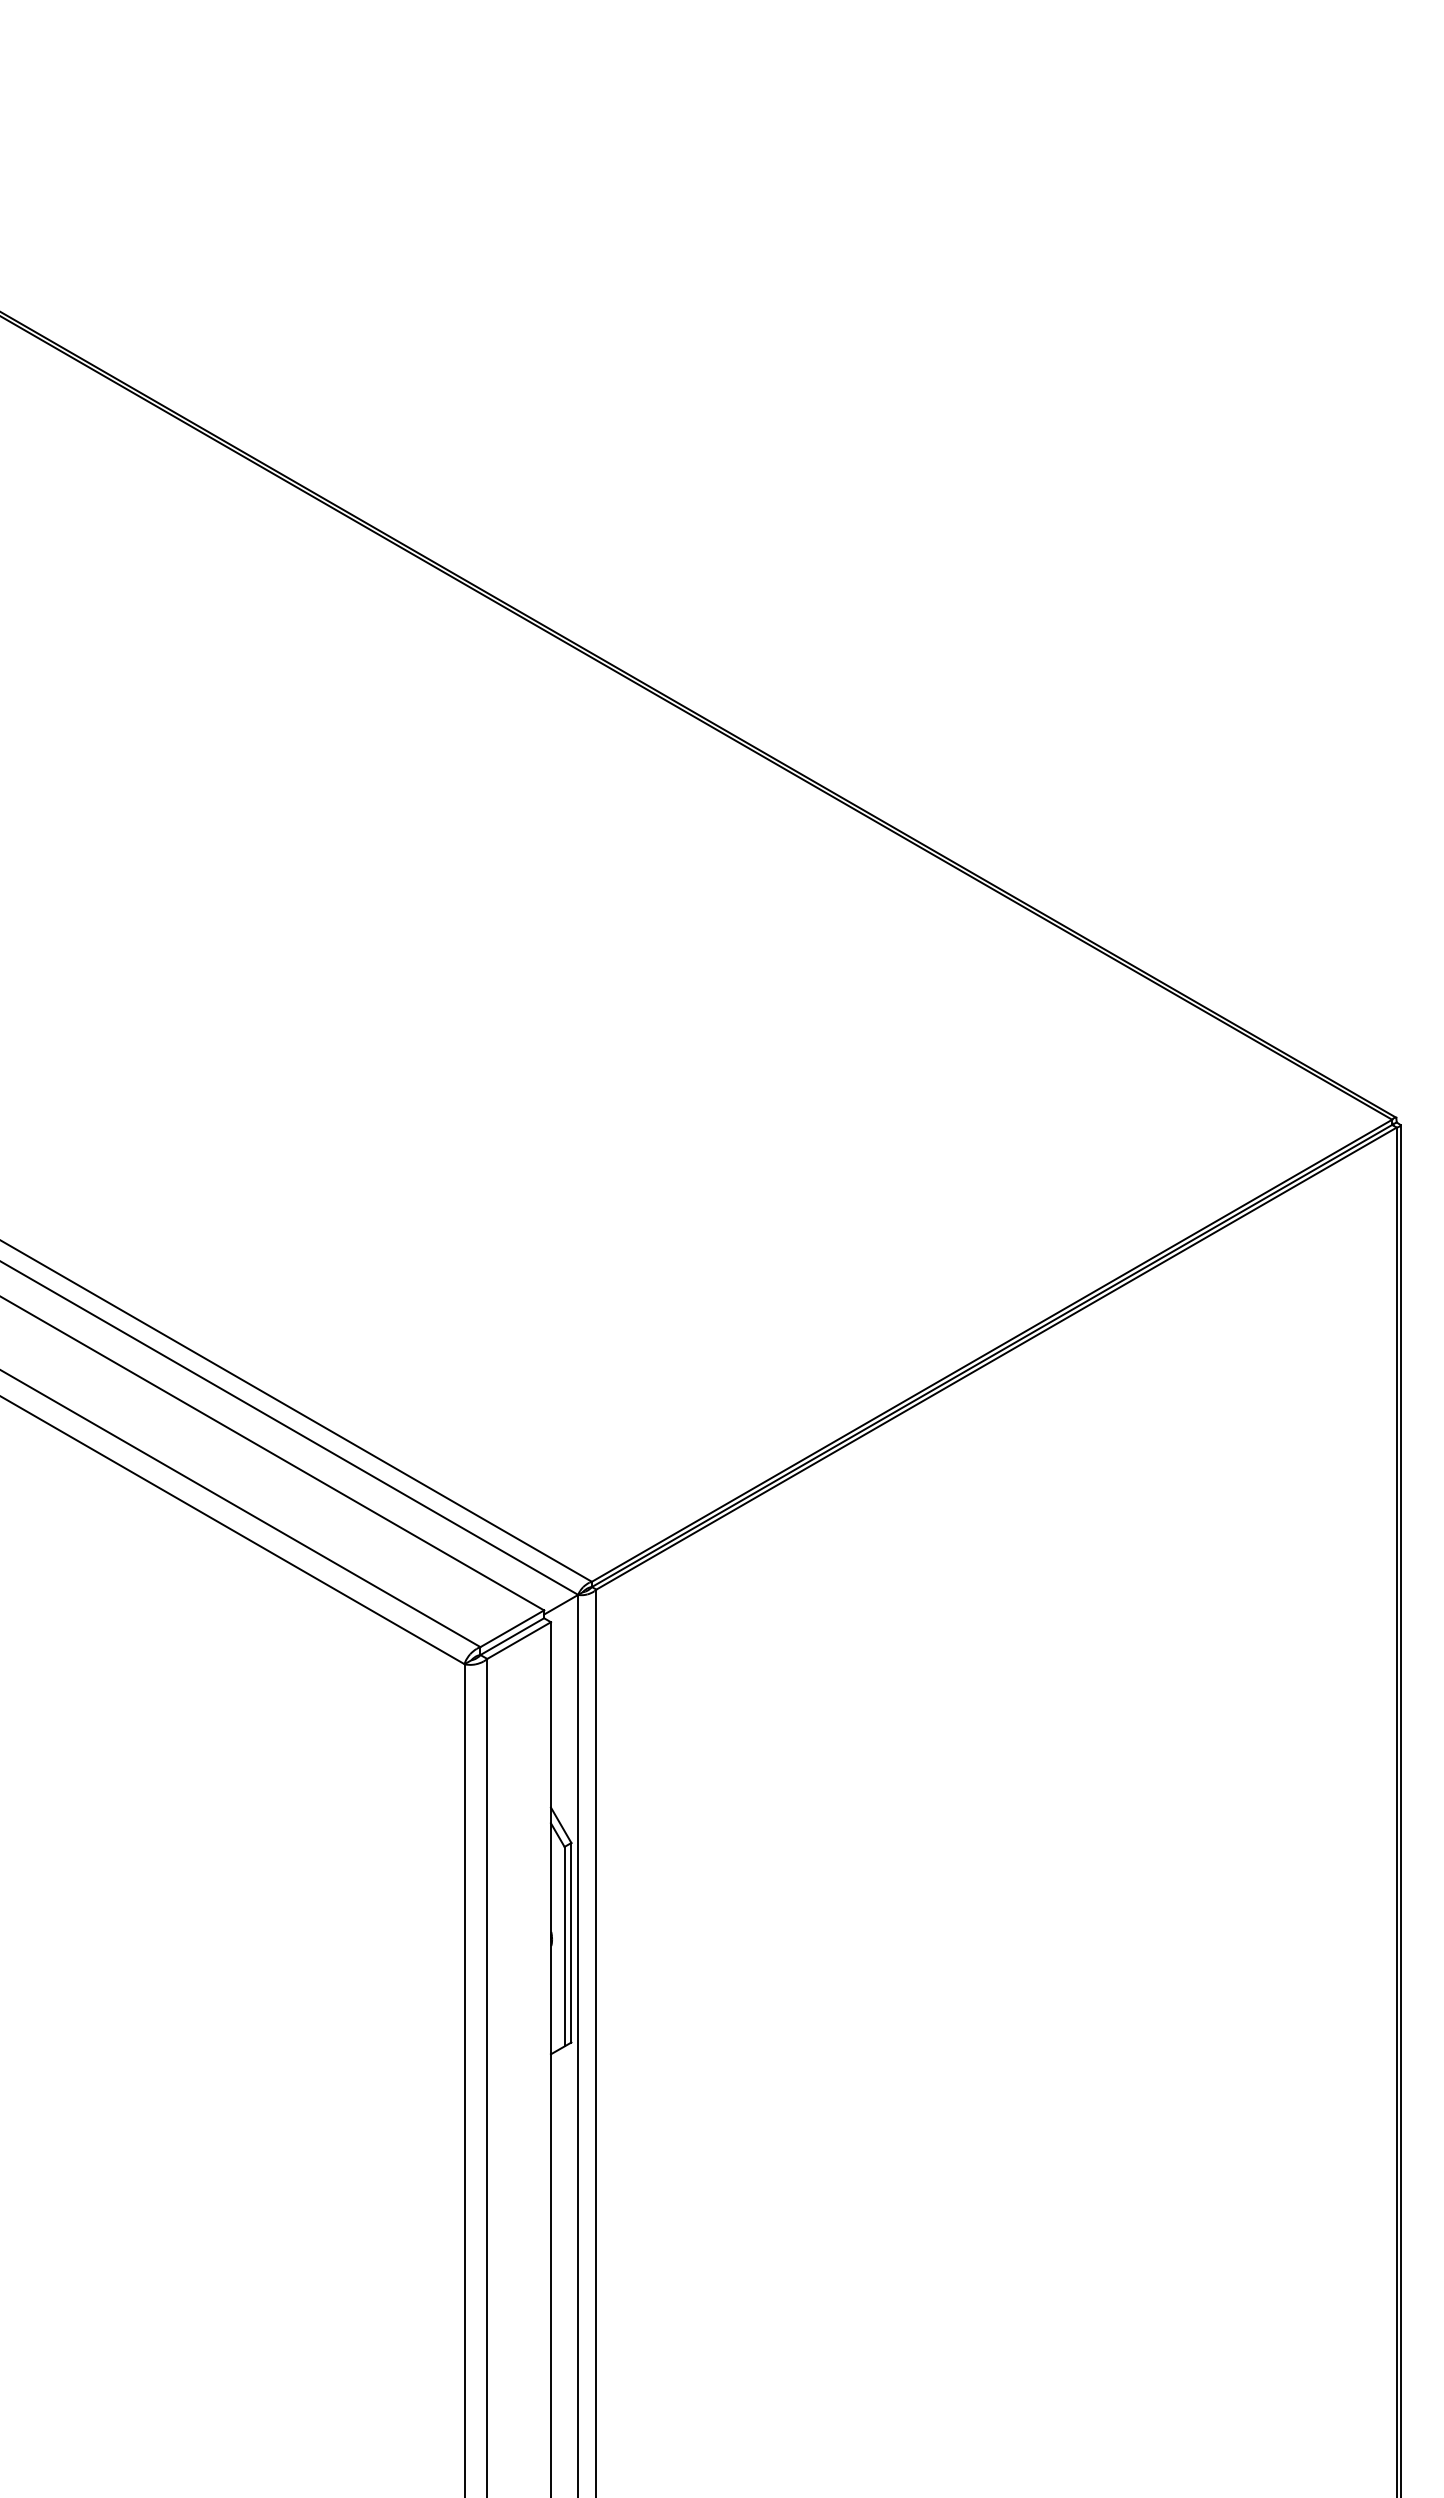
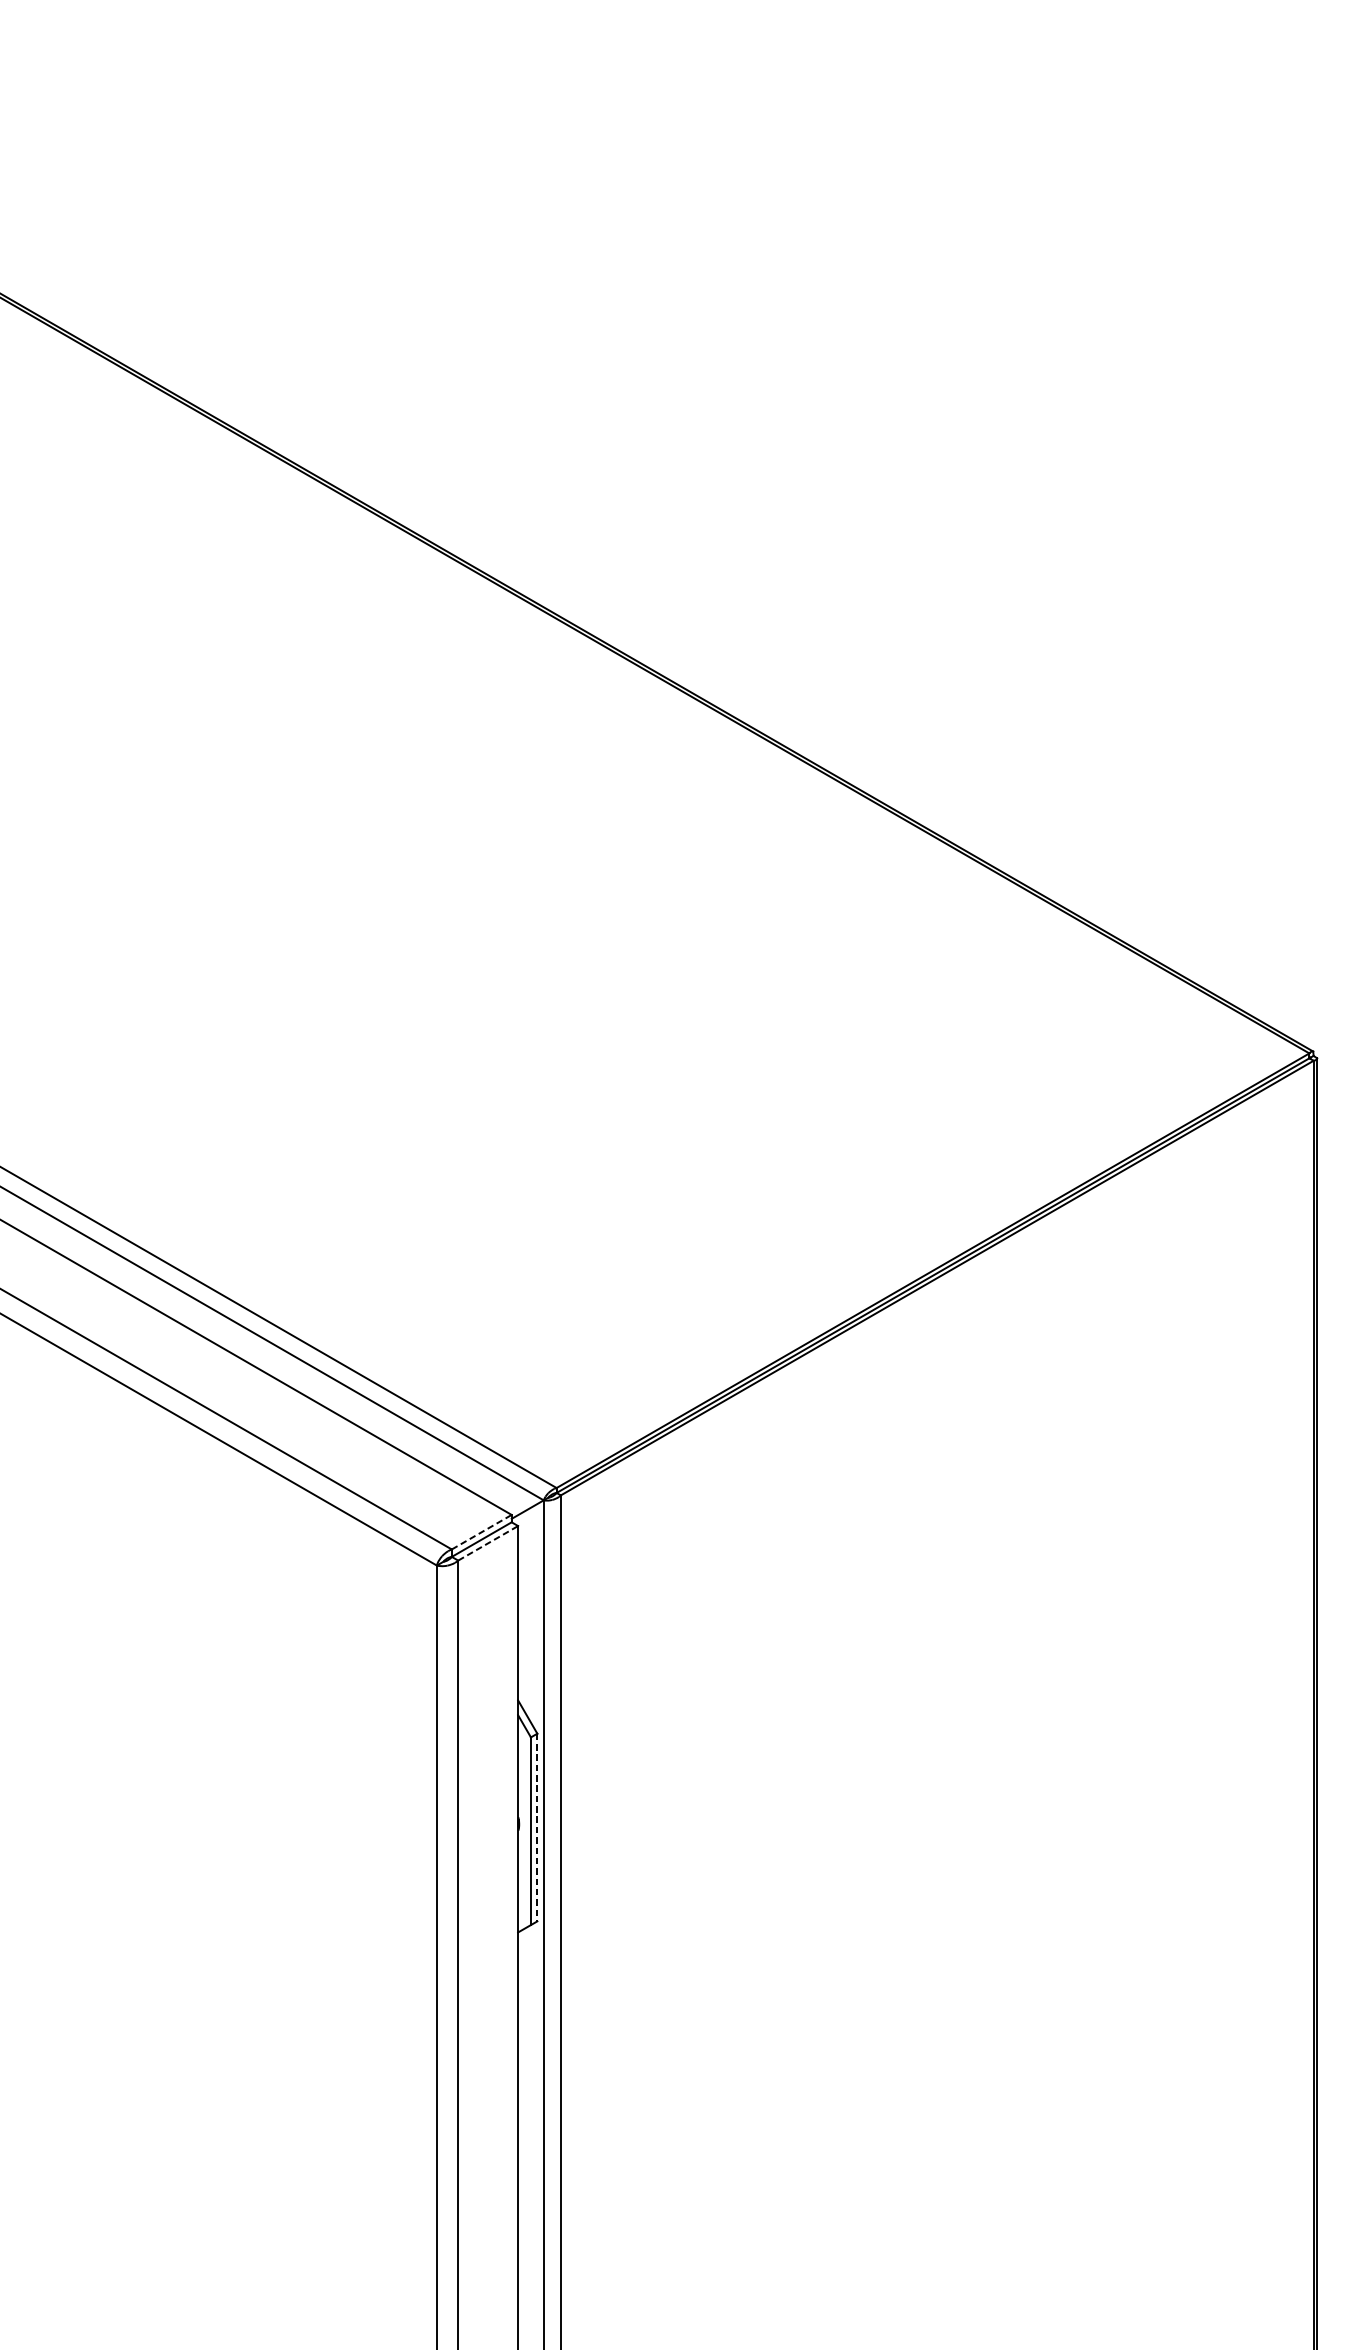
line: (512, 1628) -> (481, 1531), solid -> dashed
line: (519, 1640) -> (488, 1543), solid -> dashed
line: (571, 1942) -> (537, 1827), solid -> dashed

